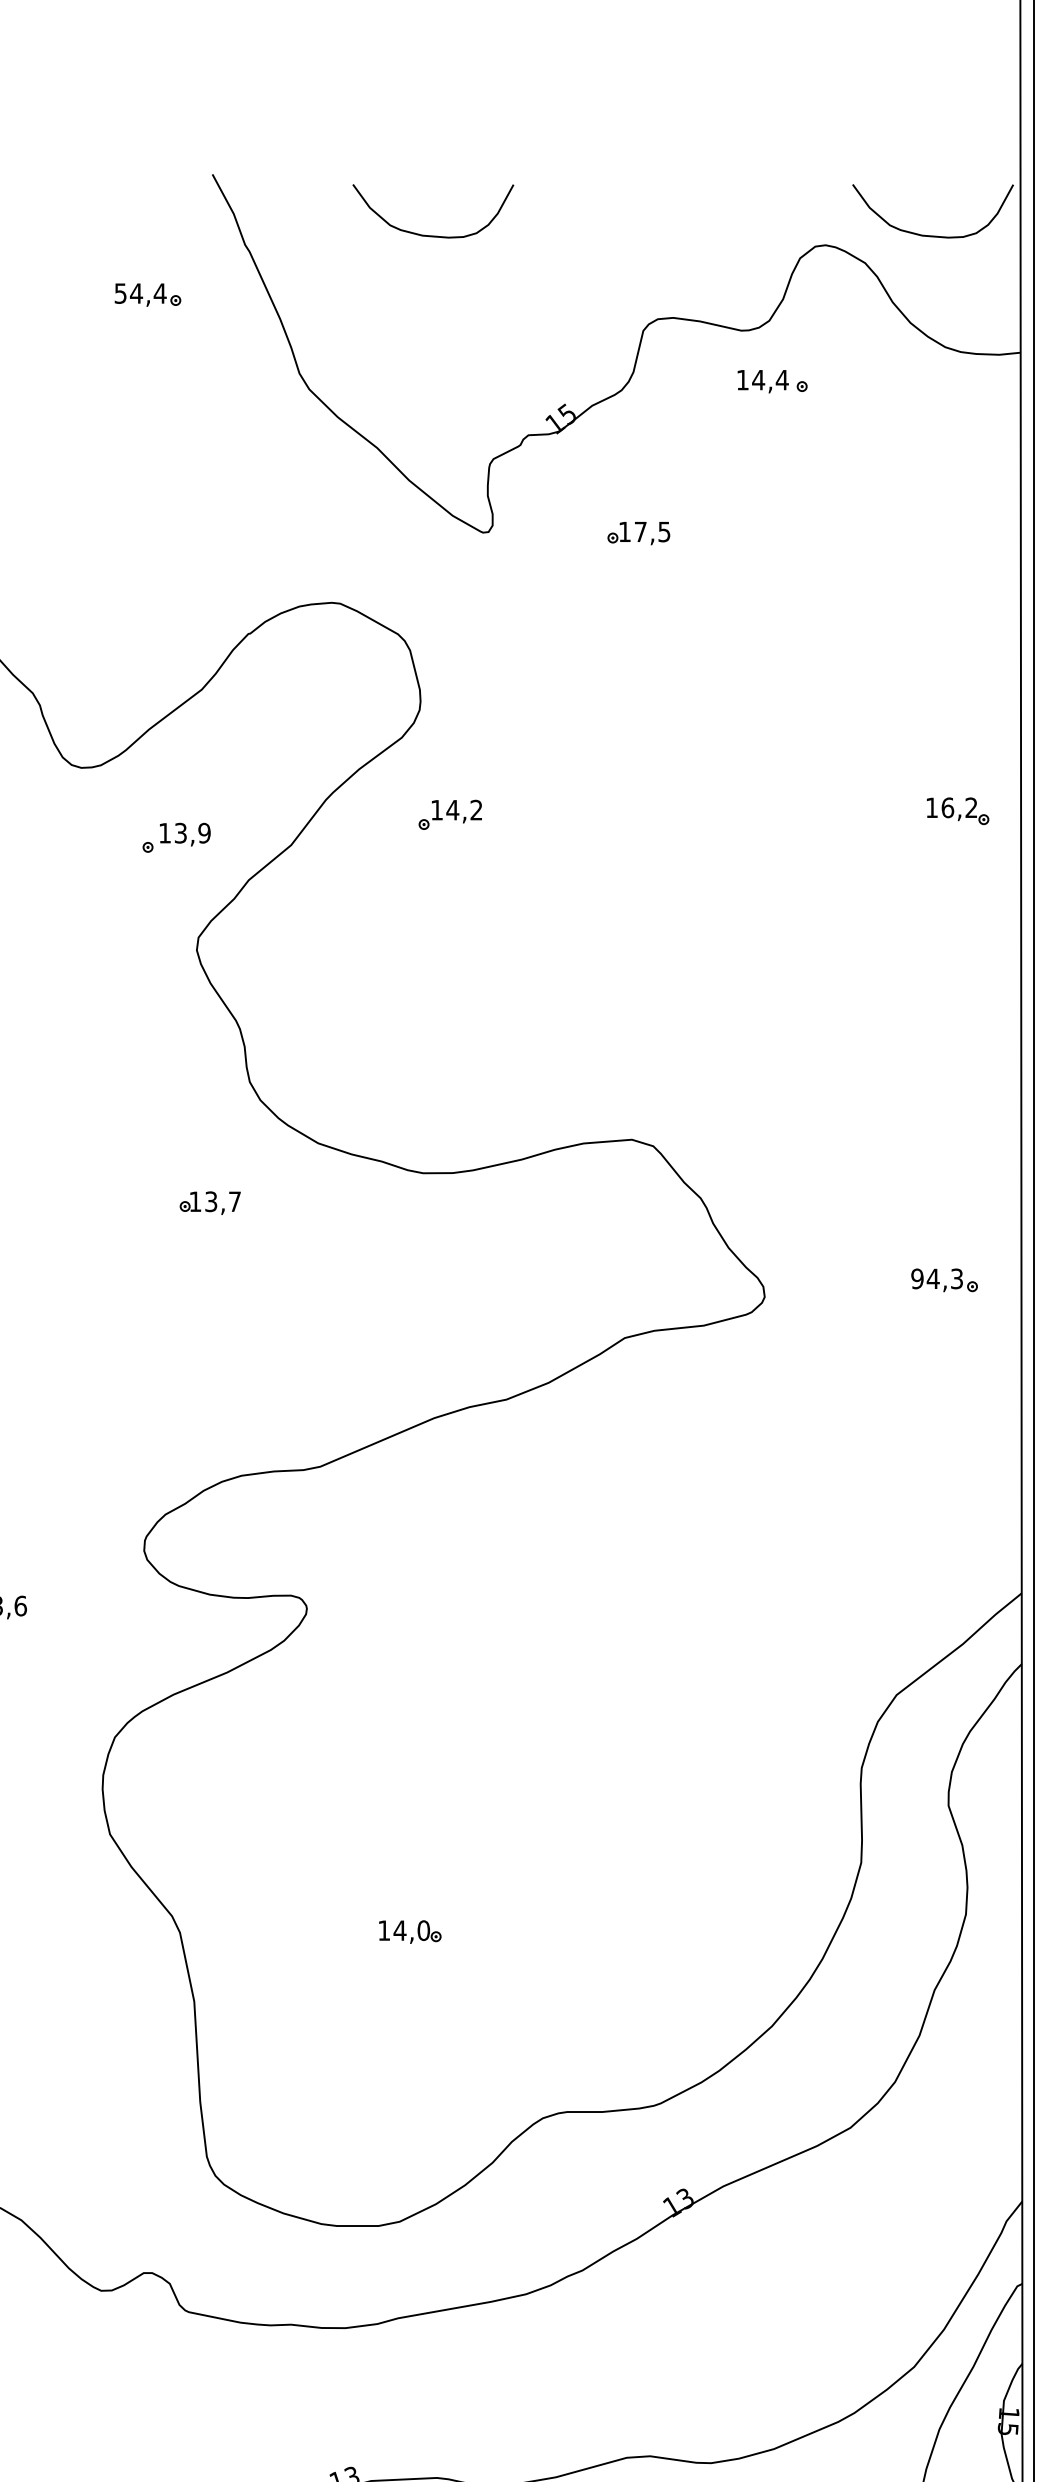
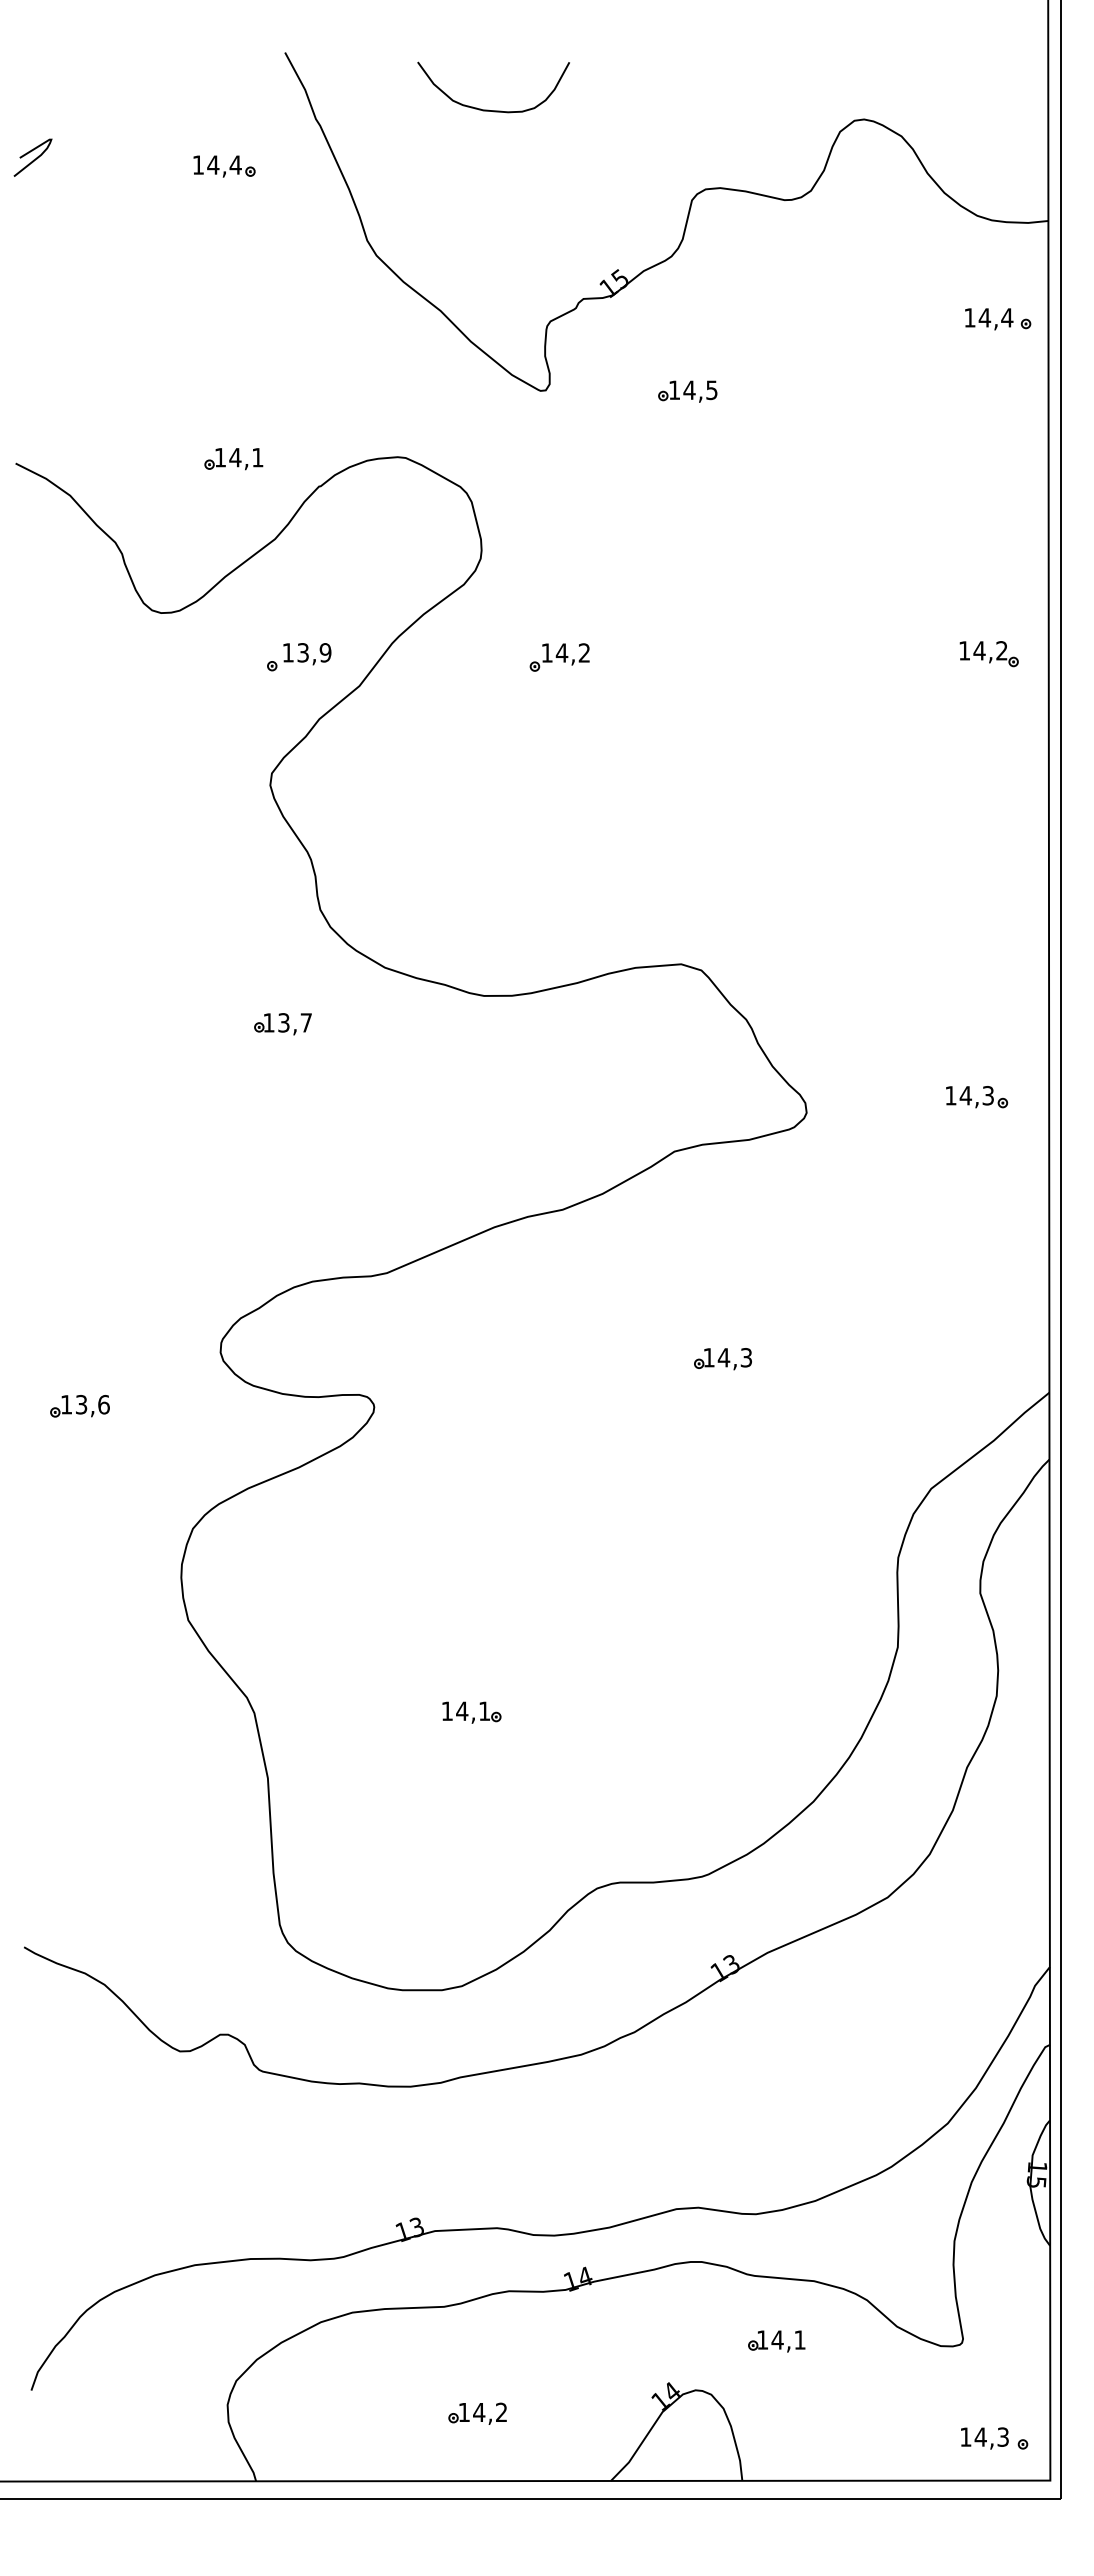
curve: (927, 234) -> (960, 109), removed
text: (119, 292) -> (197, 164), 54,4 -> 14,4
part: (773, 381) -> (998, 319), moved
text: (640, 531) -> (689, 389), 17,5 -> 14,5
part: (157, 605) -> (233, 459), added
text: (947, 807) -> (979, 650), 16,2 -> 14,2
part: (450, 814) -> (559, 657), moved
part: (176, 838) -> (299, 657), moved
text: (917, 1278) -> (950, 1095), 94,3 -> 14,3
part: (675, 1558) -> (722, 1359), added
text: (423, 1930) -> (484, 1711), 14,0 -> 14,1

